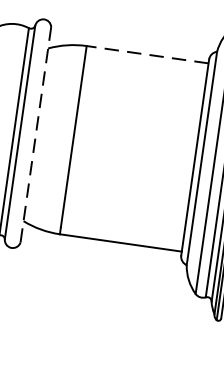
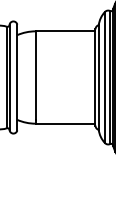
line: (147, 55) -> (65, 31), dashed -> solid
line: (36, 134) -> (17, 77), dashed -> solid

